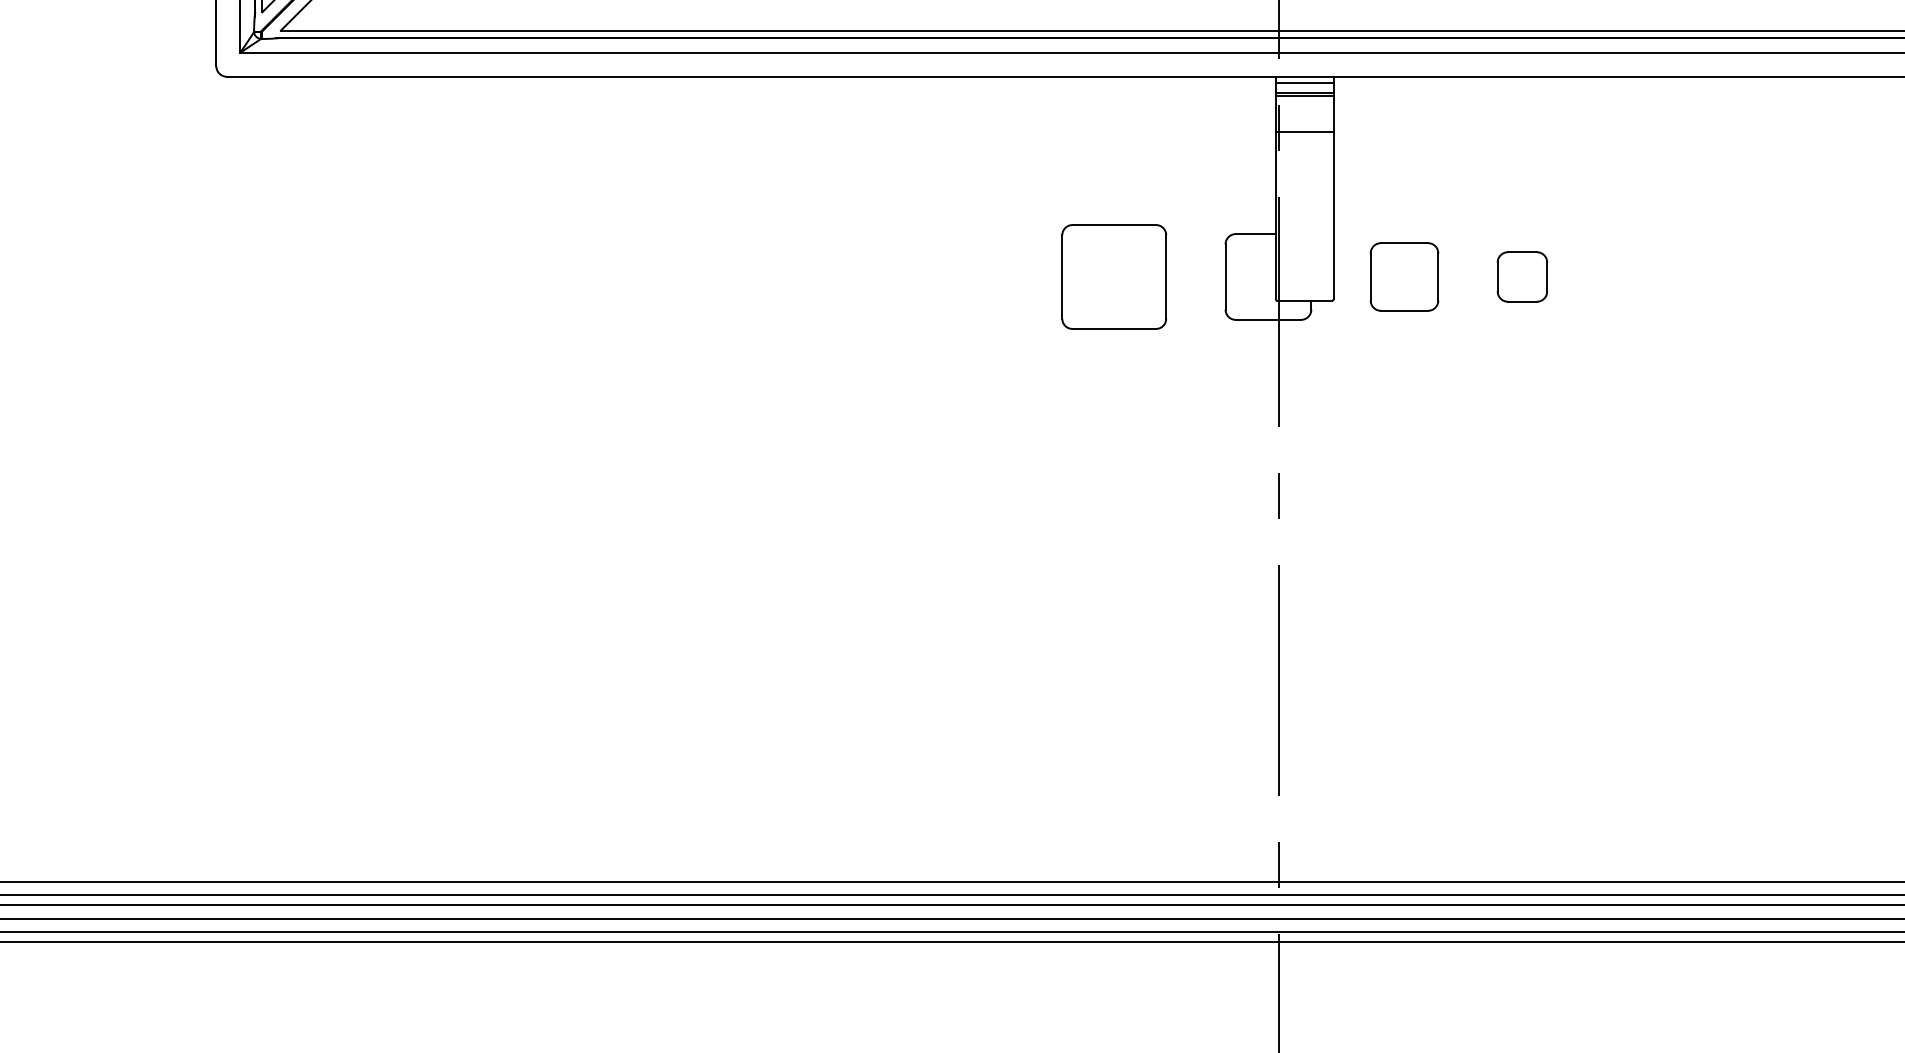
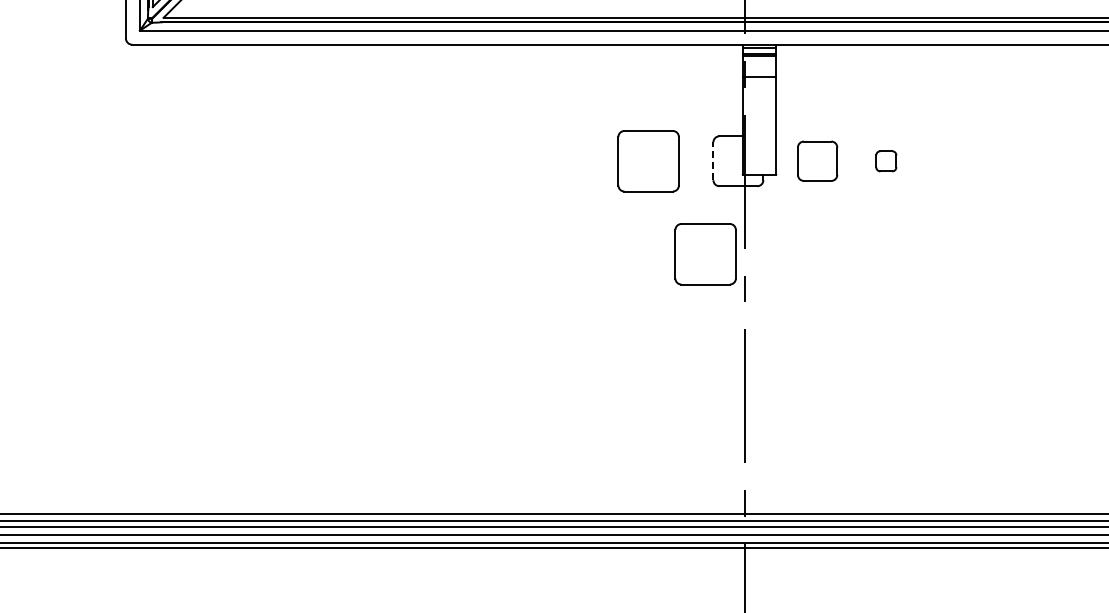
line: (1225, 275) -> (713, 160), solid -> dashed
part: (1522, 277) -> (886, 161), size x0.7
part: (1211, 437) -> (705, 254), added

